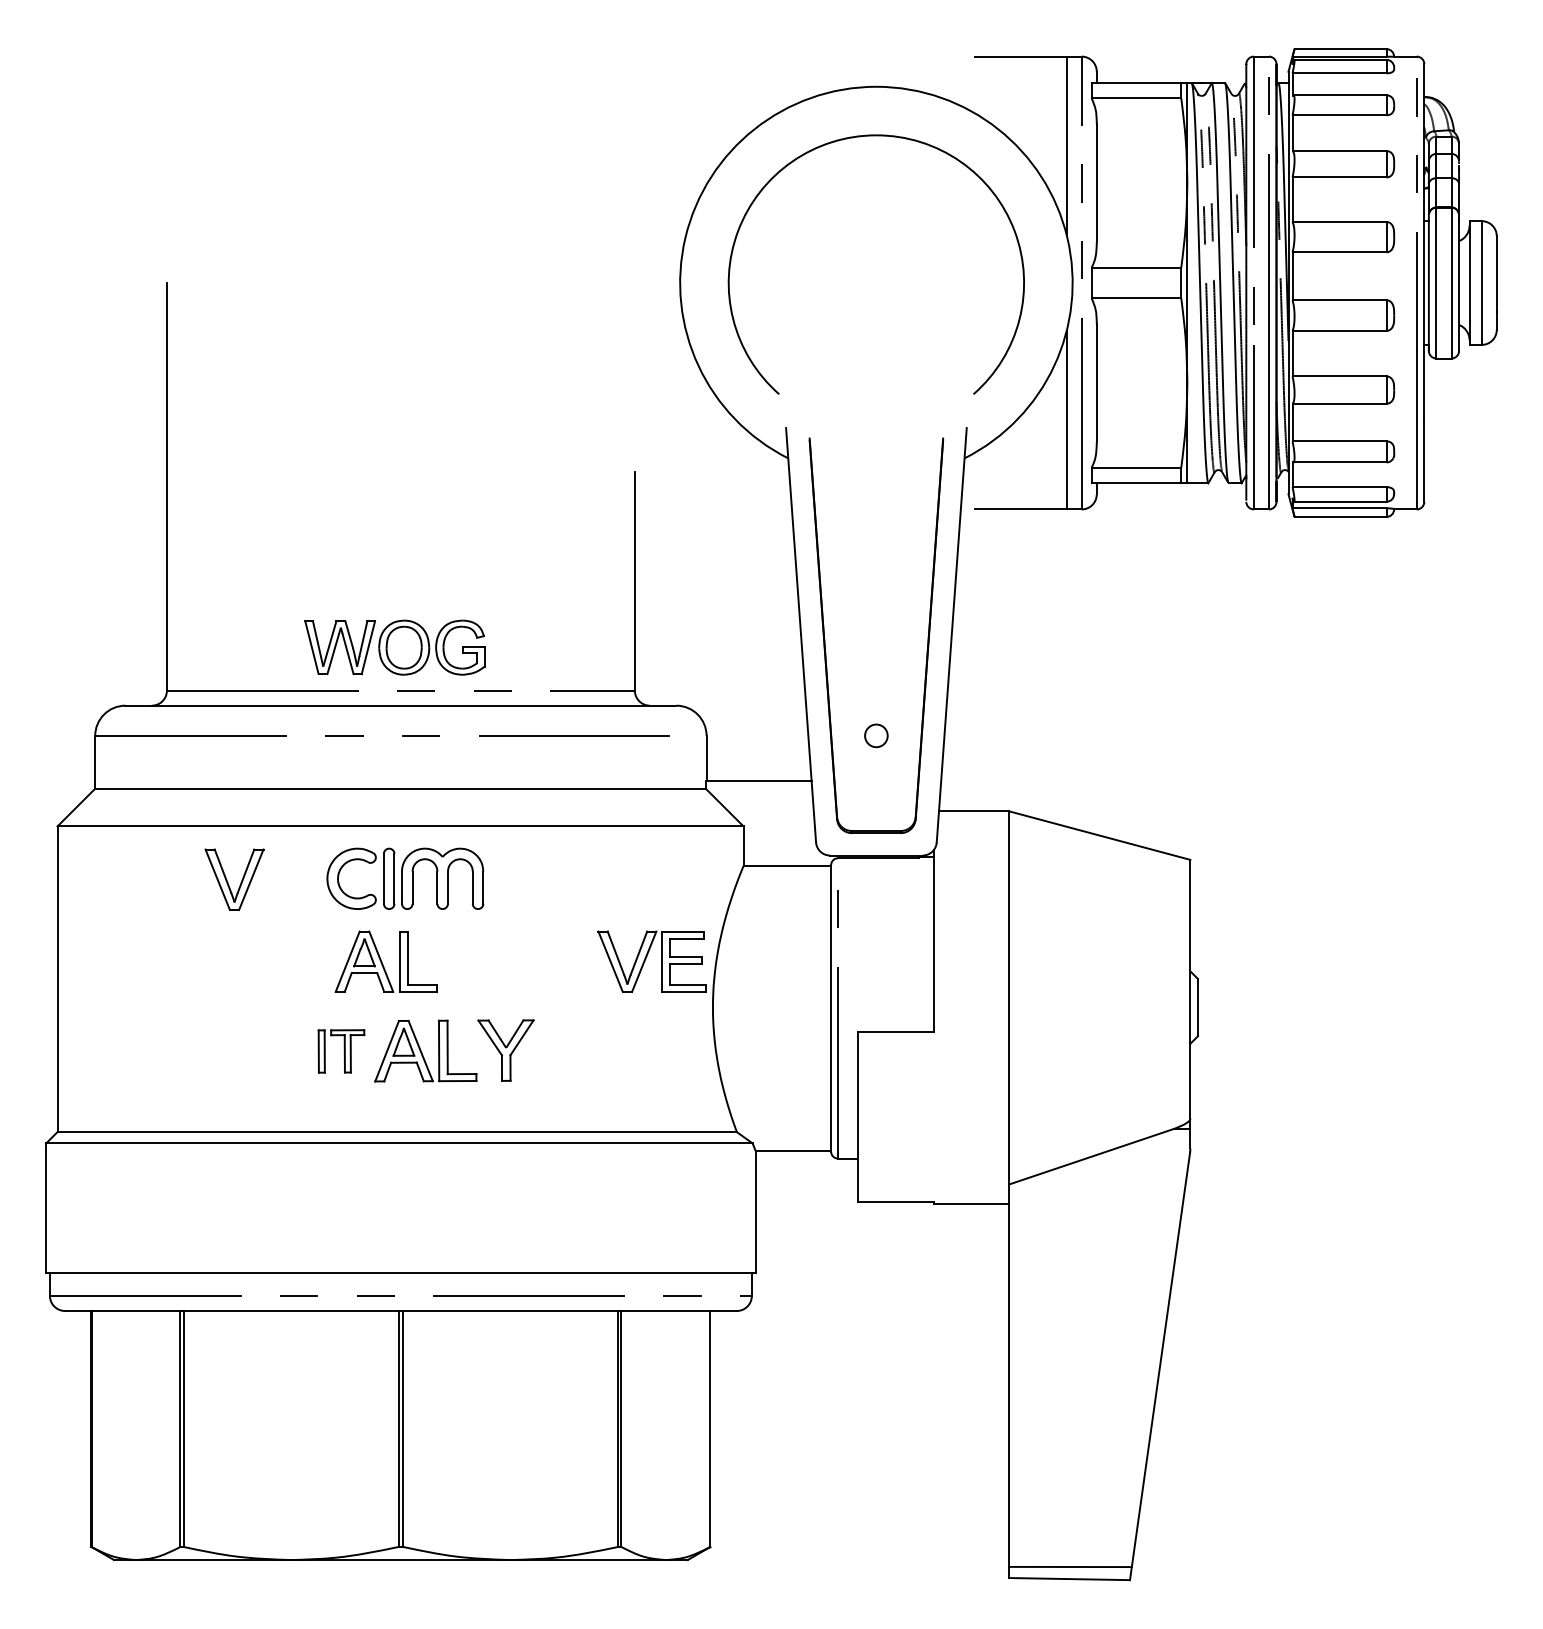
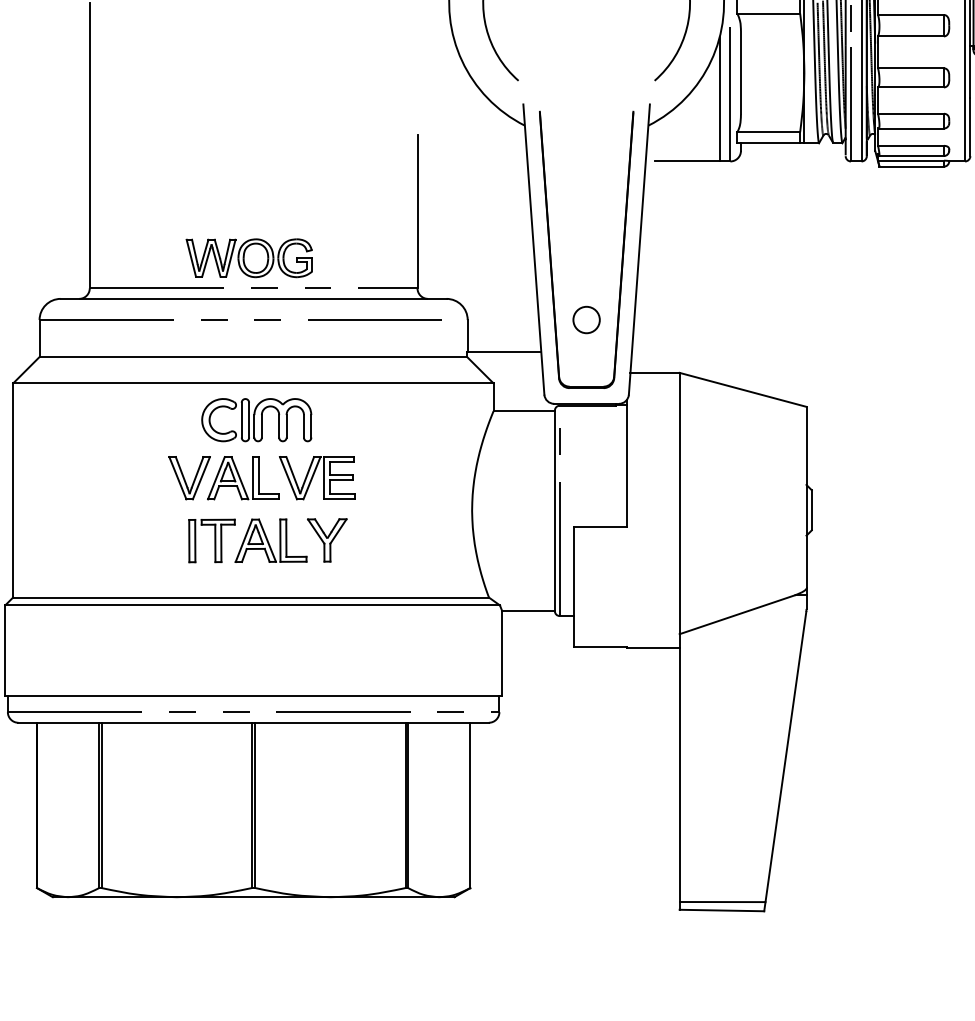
circle: (876, 735) -> (586, 319), size x1.67
part: (228, 882) -> (185, 480), moved
part: (651, 961) -> (317, 478), moved
part: (341, 1051) -> (212, 541), size x1.43

